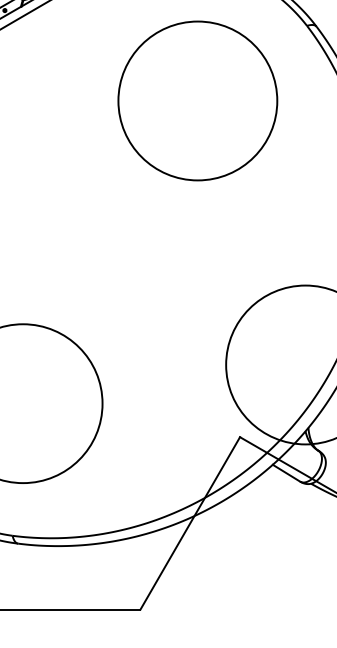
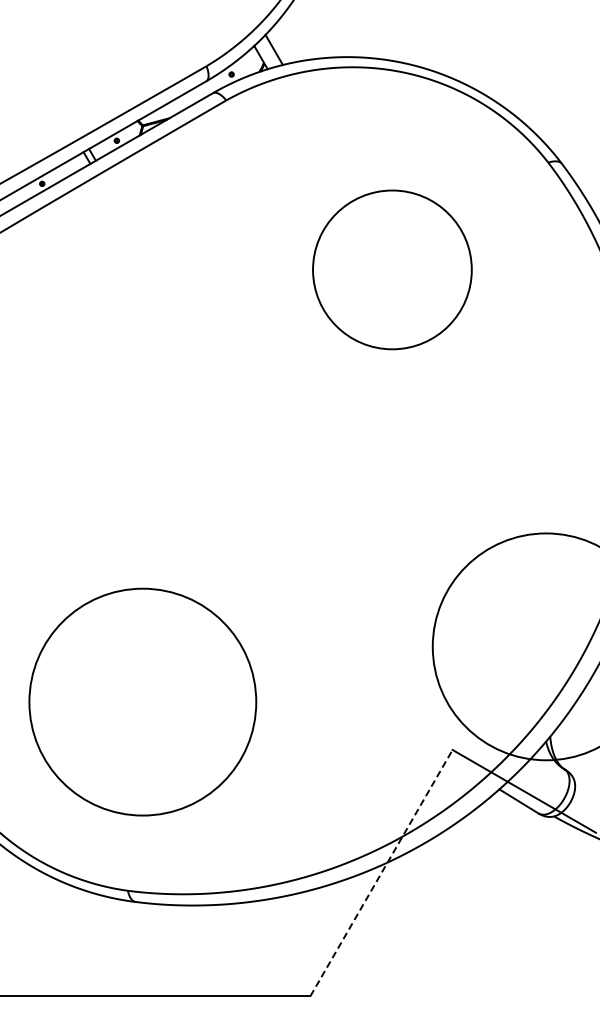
circle: (197, 100) -> (392, 269), size x0.7
line: (190, 523) -> (381, 872), solid -> dashed

